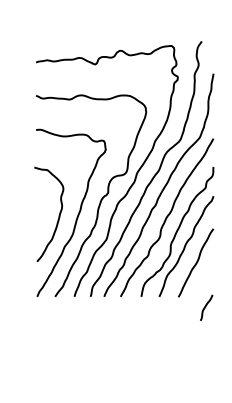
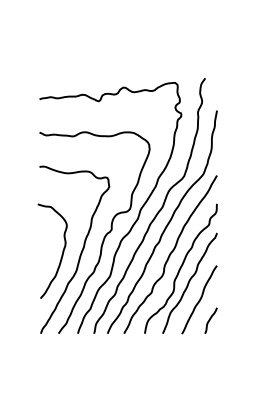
curve: (206, 307) -> (210, 320), moved

